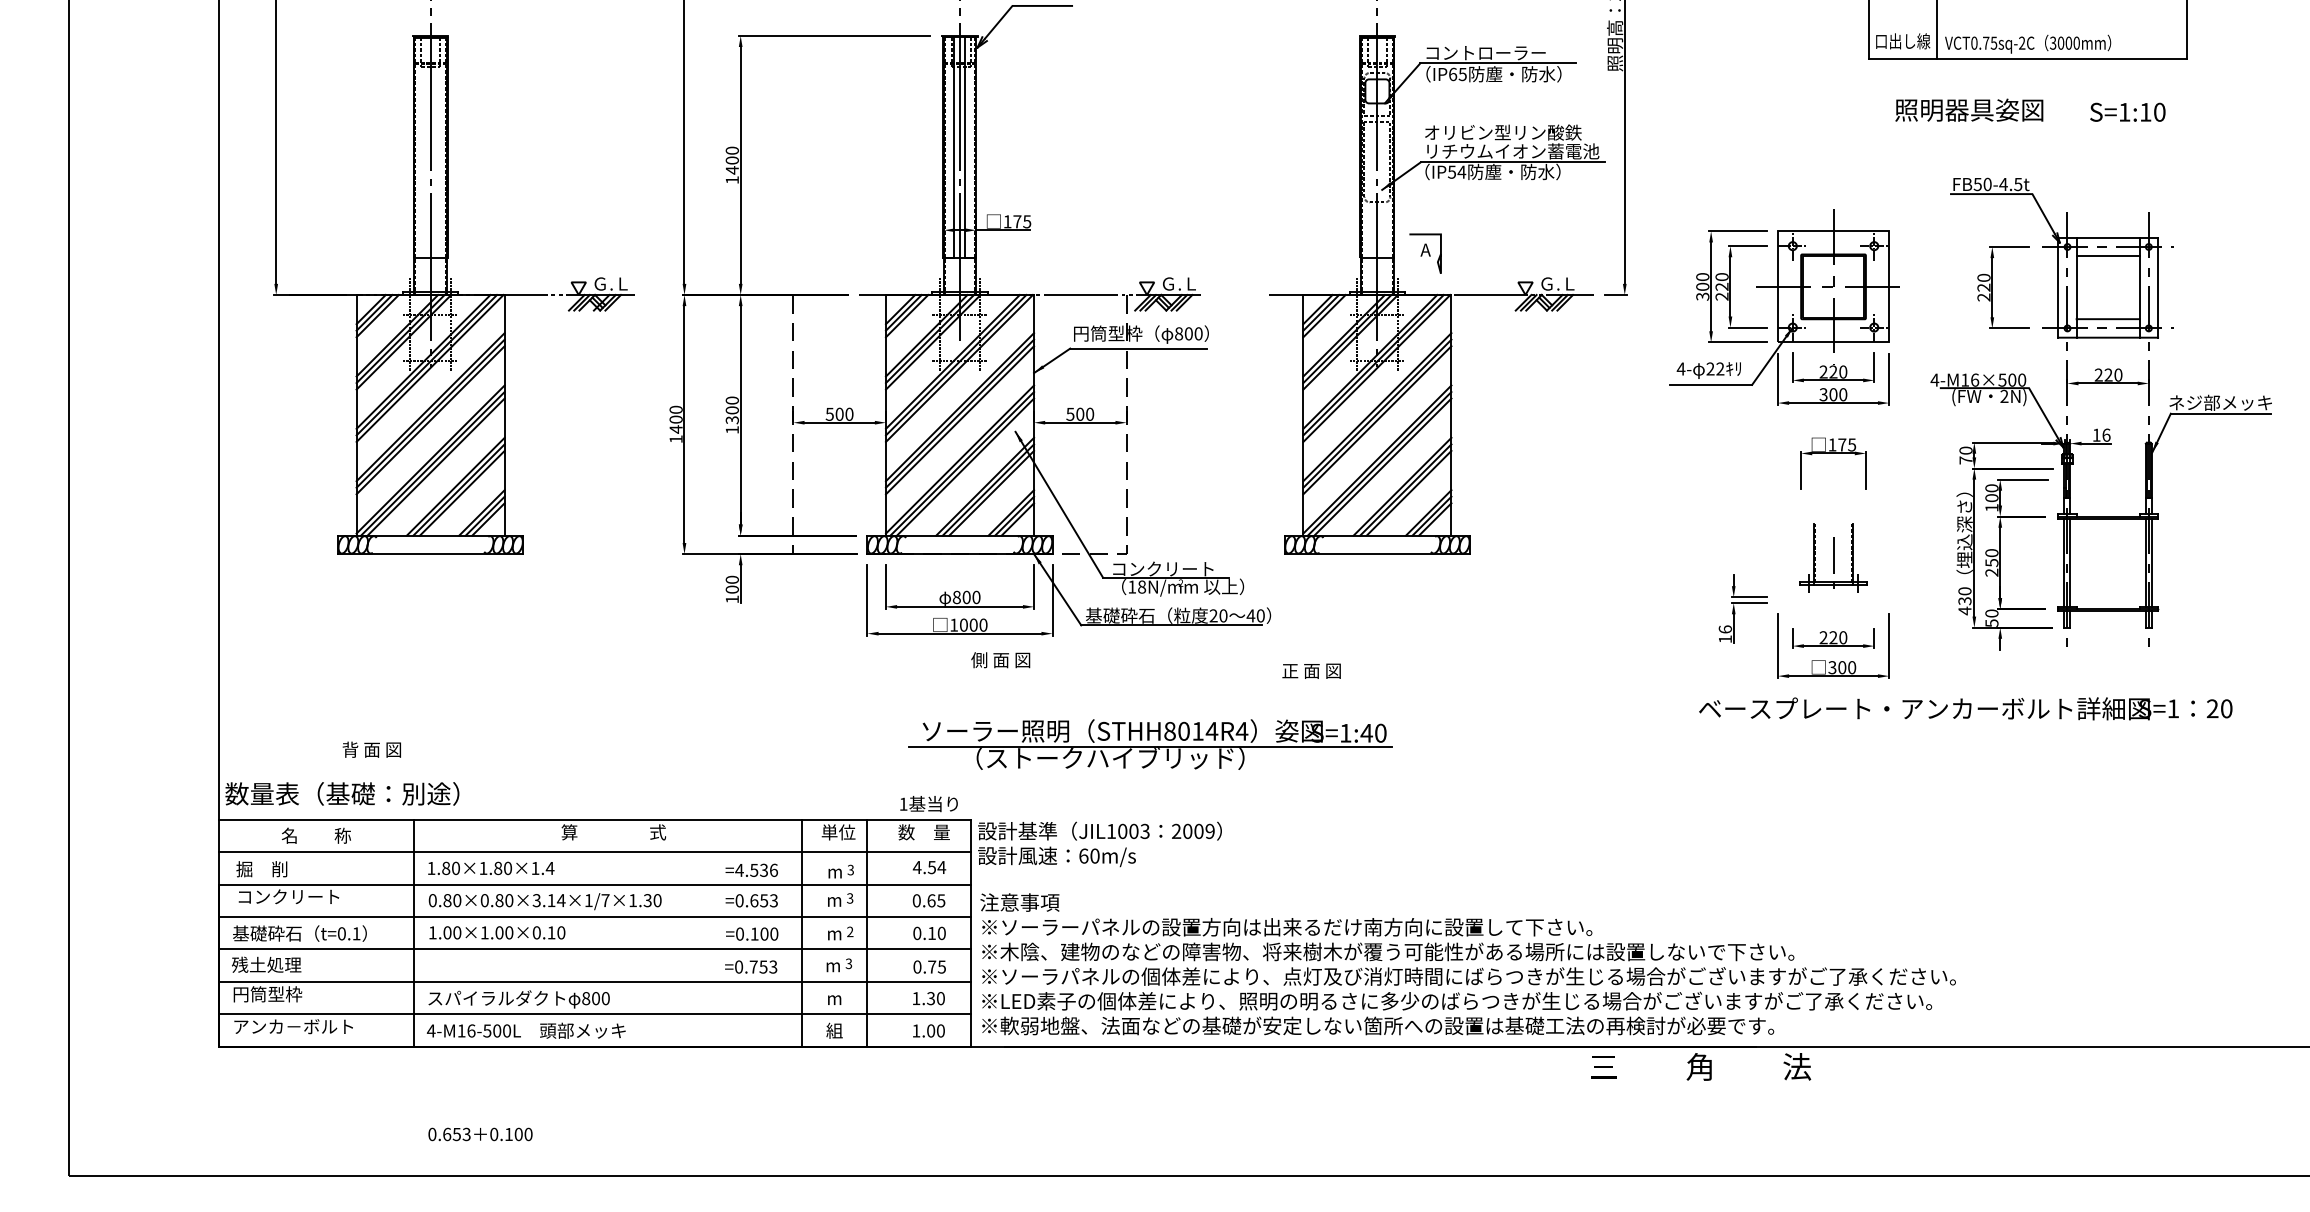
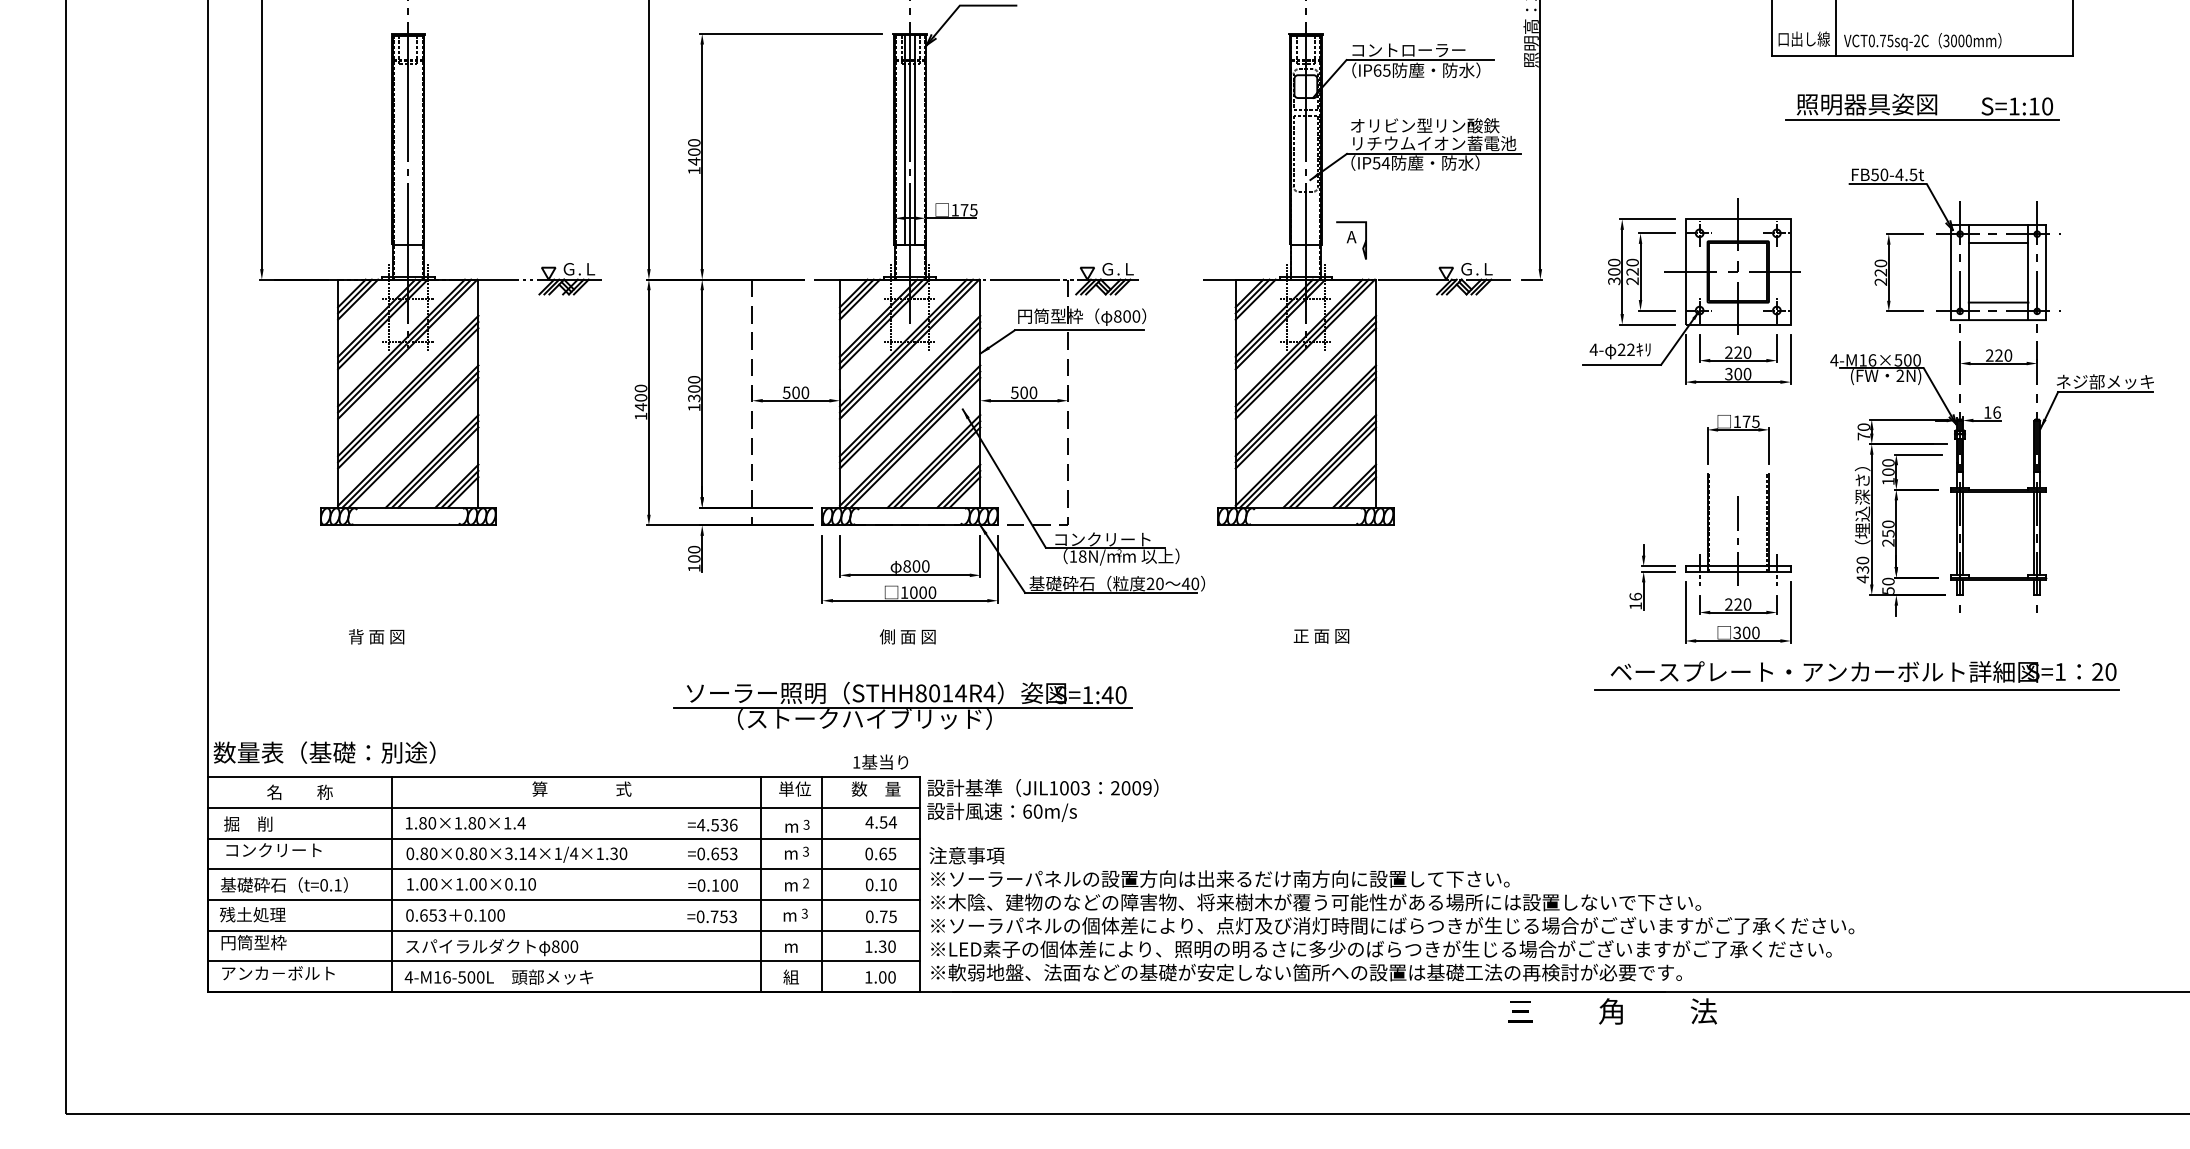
line: (2027, 126) -> (1922, 119), added
part: (1833, 558) -> (1738, 529), size x1.67
text: (1000, 659) -> (907, 636), moved
text: (1311, 671) -> (1321, 636), moved
line: (1959, 728) -> (1857, 690), added
part: (1150, 744) -> (902, 705), moved
text: (371, 749) -> (376, 636), moved
text: (605, 900) -> (574, 853), 0.80×0.80×3.14×1/7×1.30 -> 0.80×0.80×3.14×1/4×1.30
text: (480, 1134) -> (455, 915), moved

